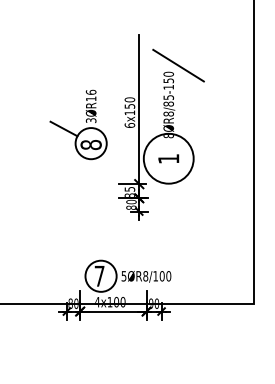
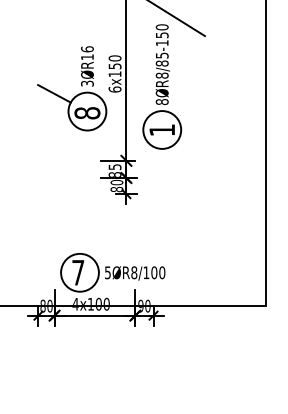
part: (82, 129) -> (76, 94), moved
circle: (168, 158) -> (161, 129), size x0.62

